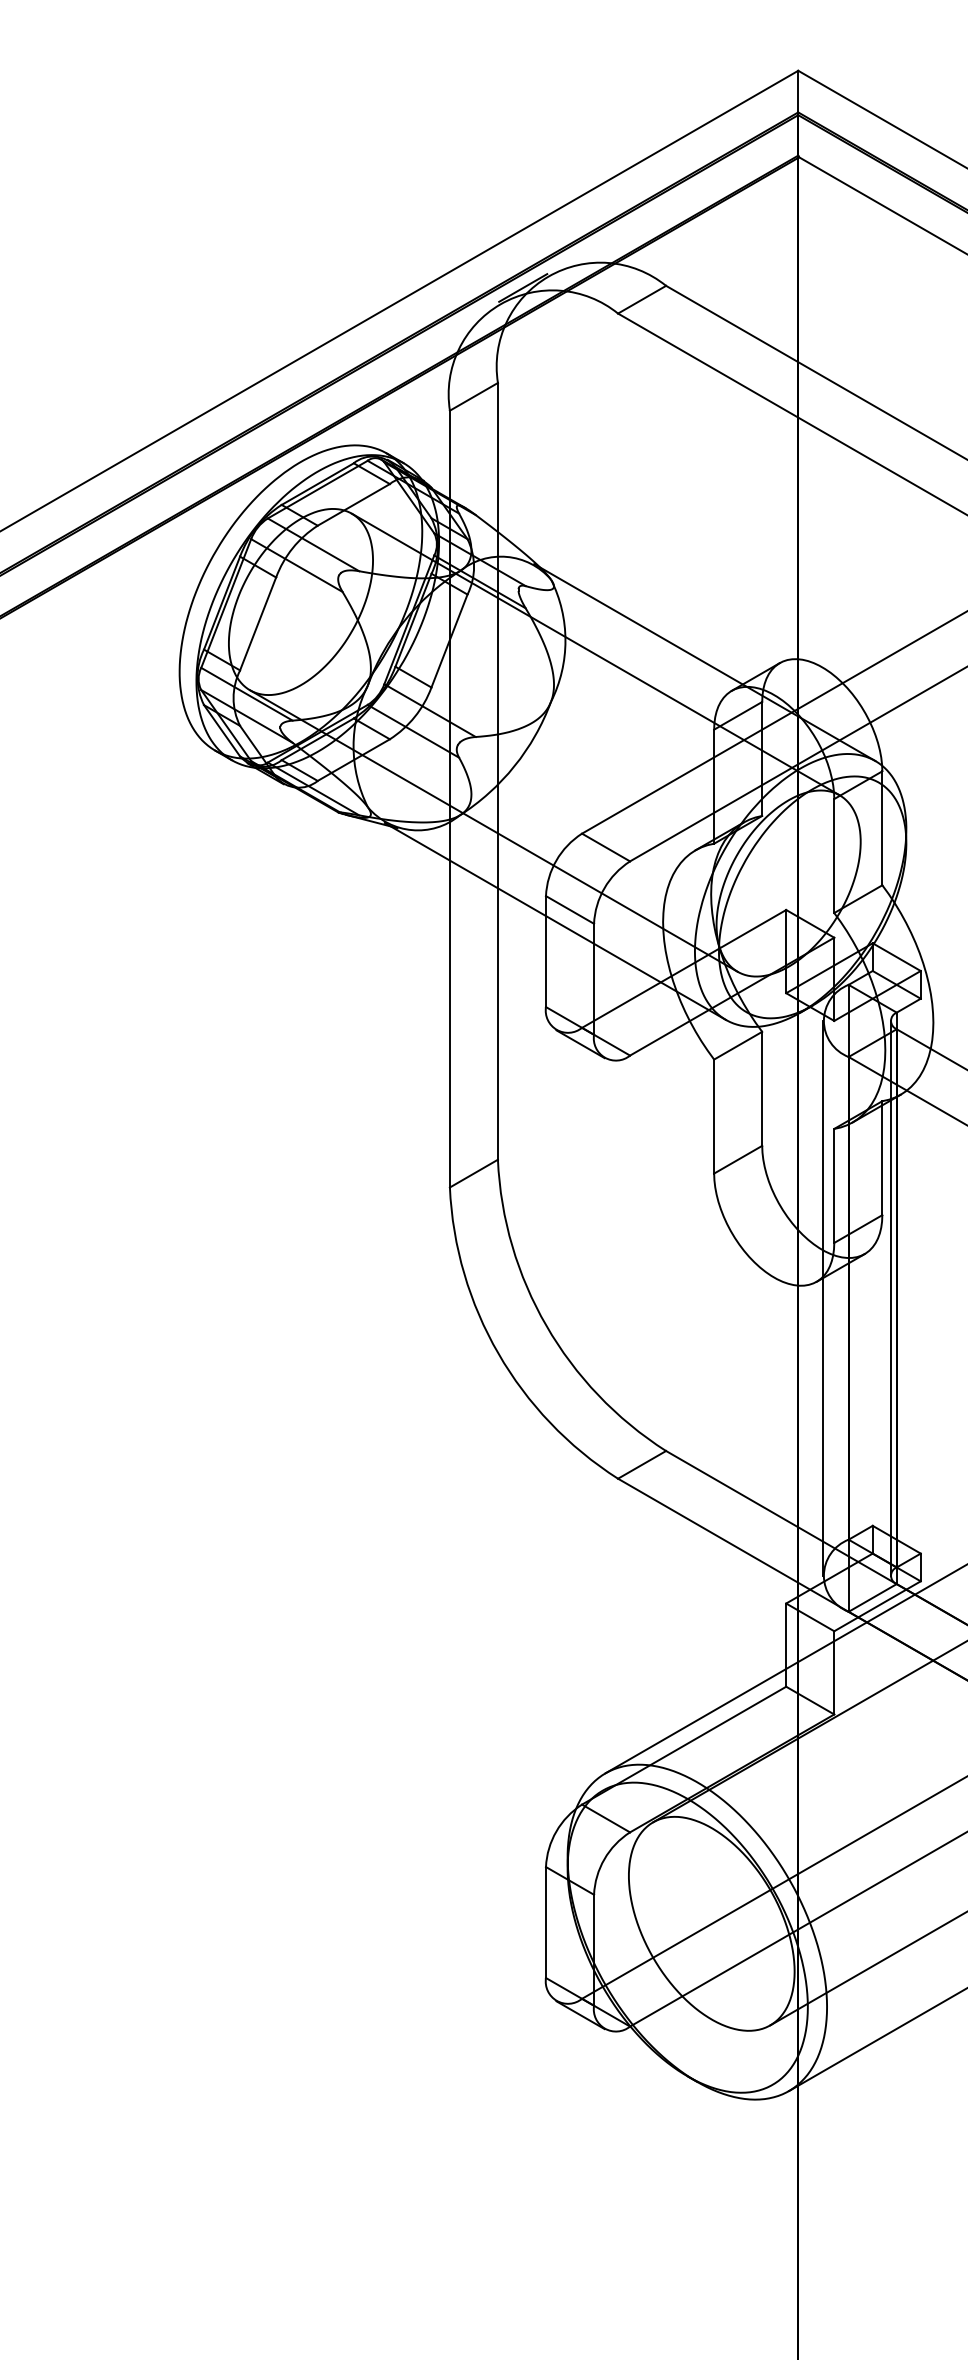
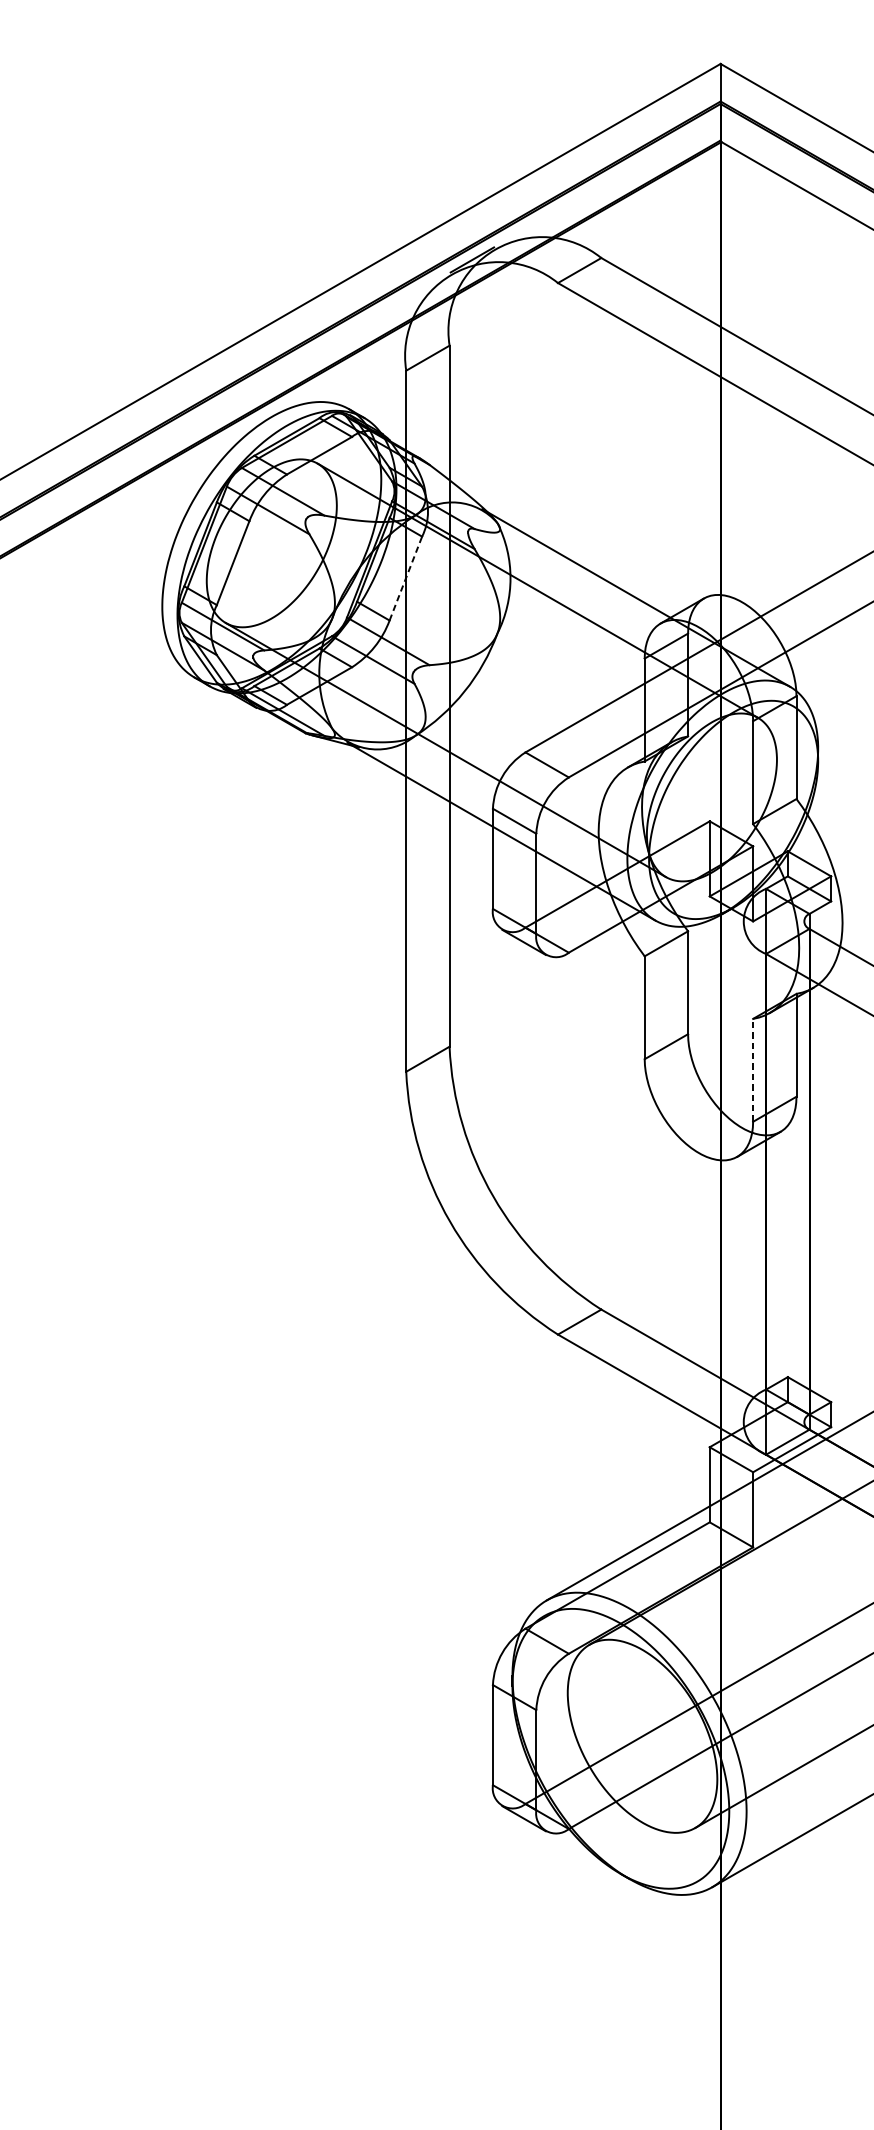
line: (449, 641) -> (405, 579), solid -> dashed
line: (834, 1185) -> (753, 1069), solid -> dashed
line: (822, 1297) -> (742, 1171), removed
line: (890, 1297) -> (803, 1171), removed

